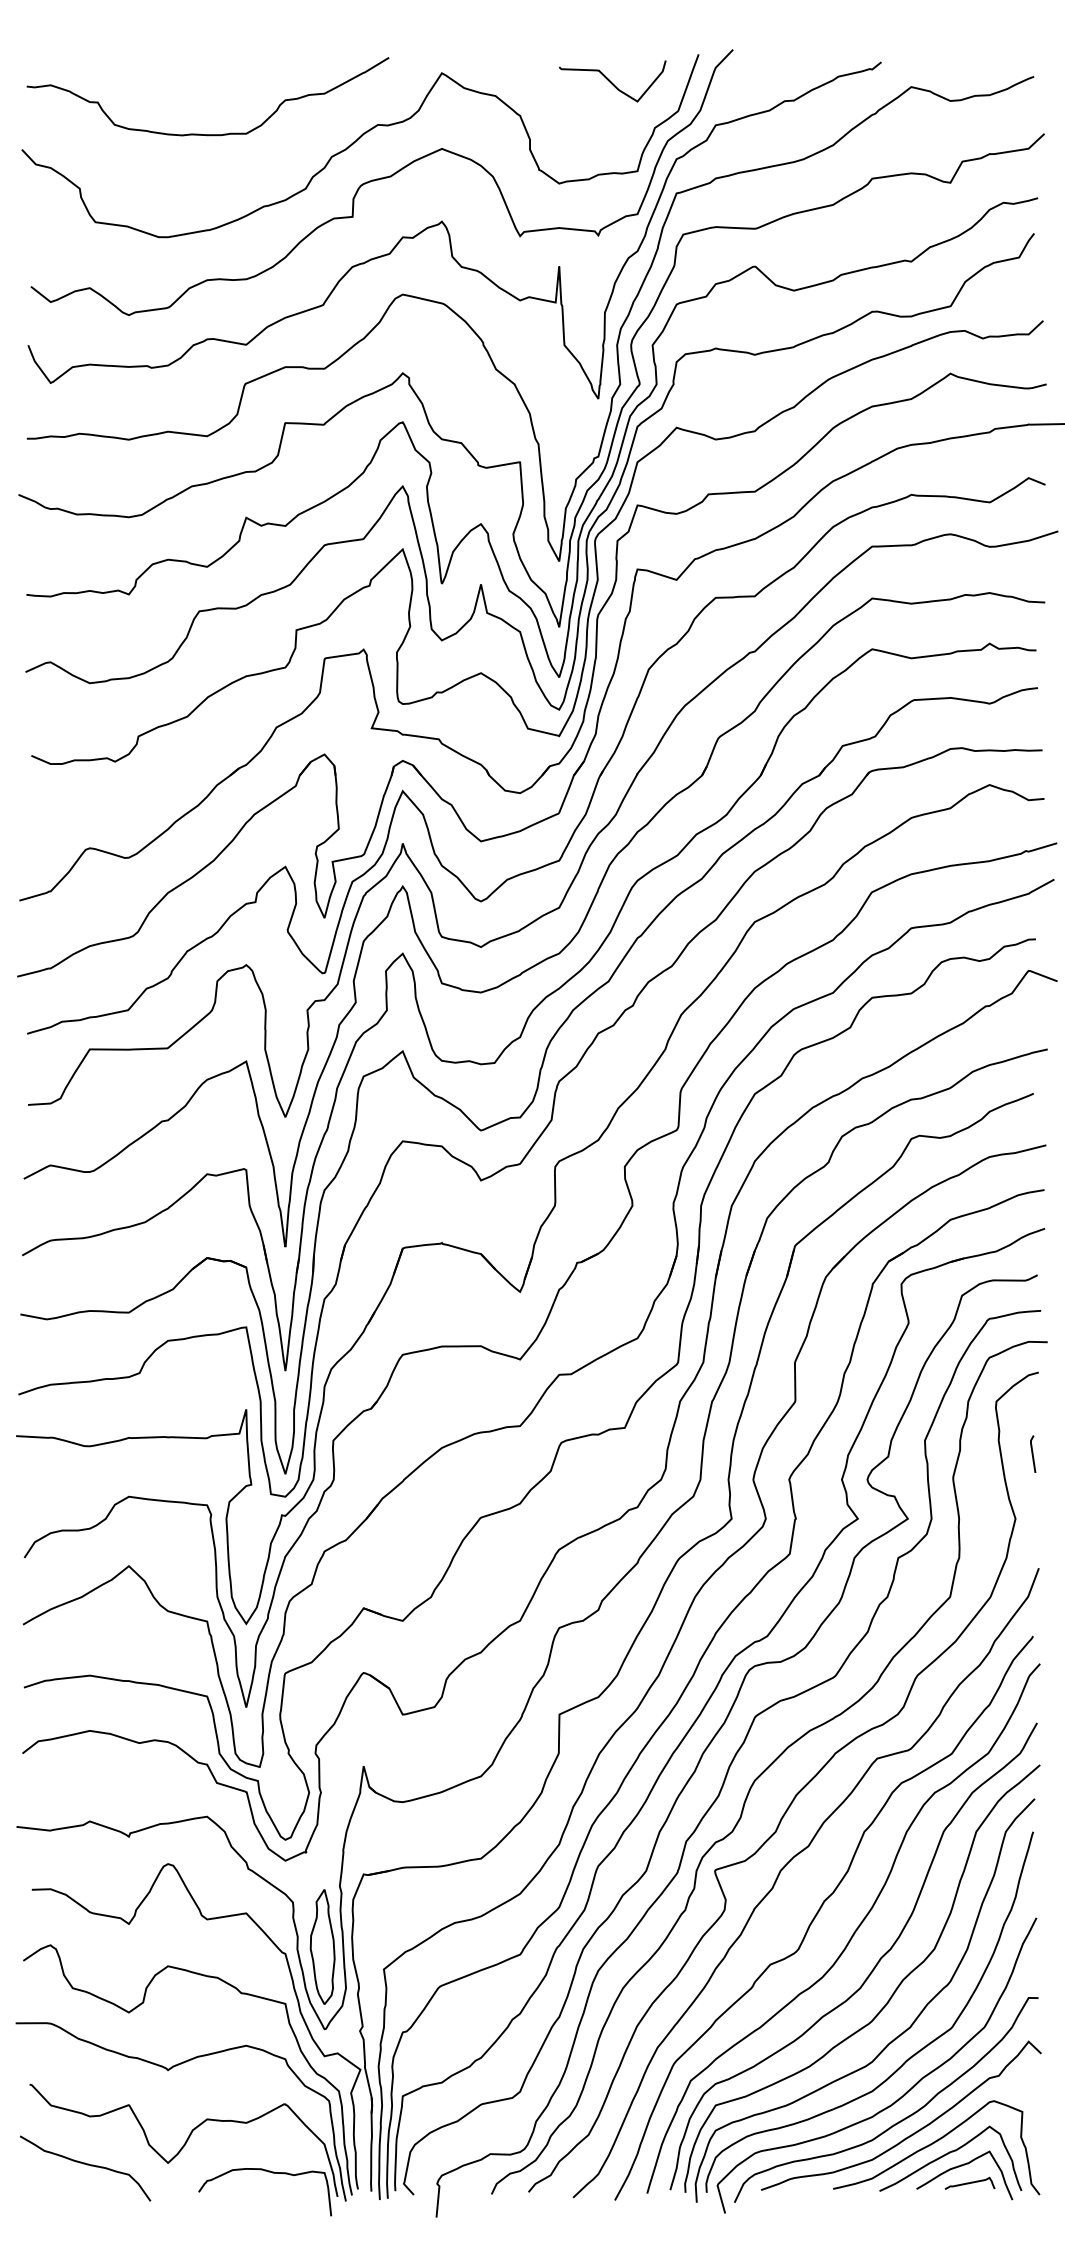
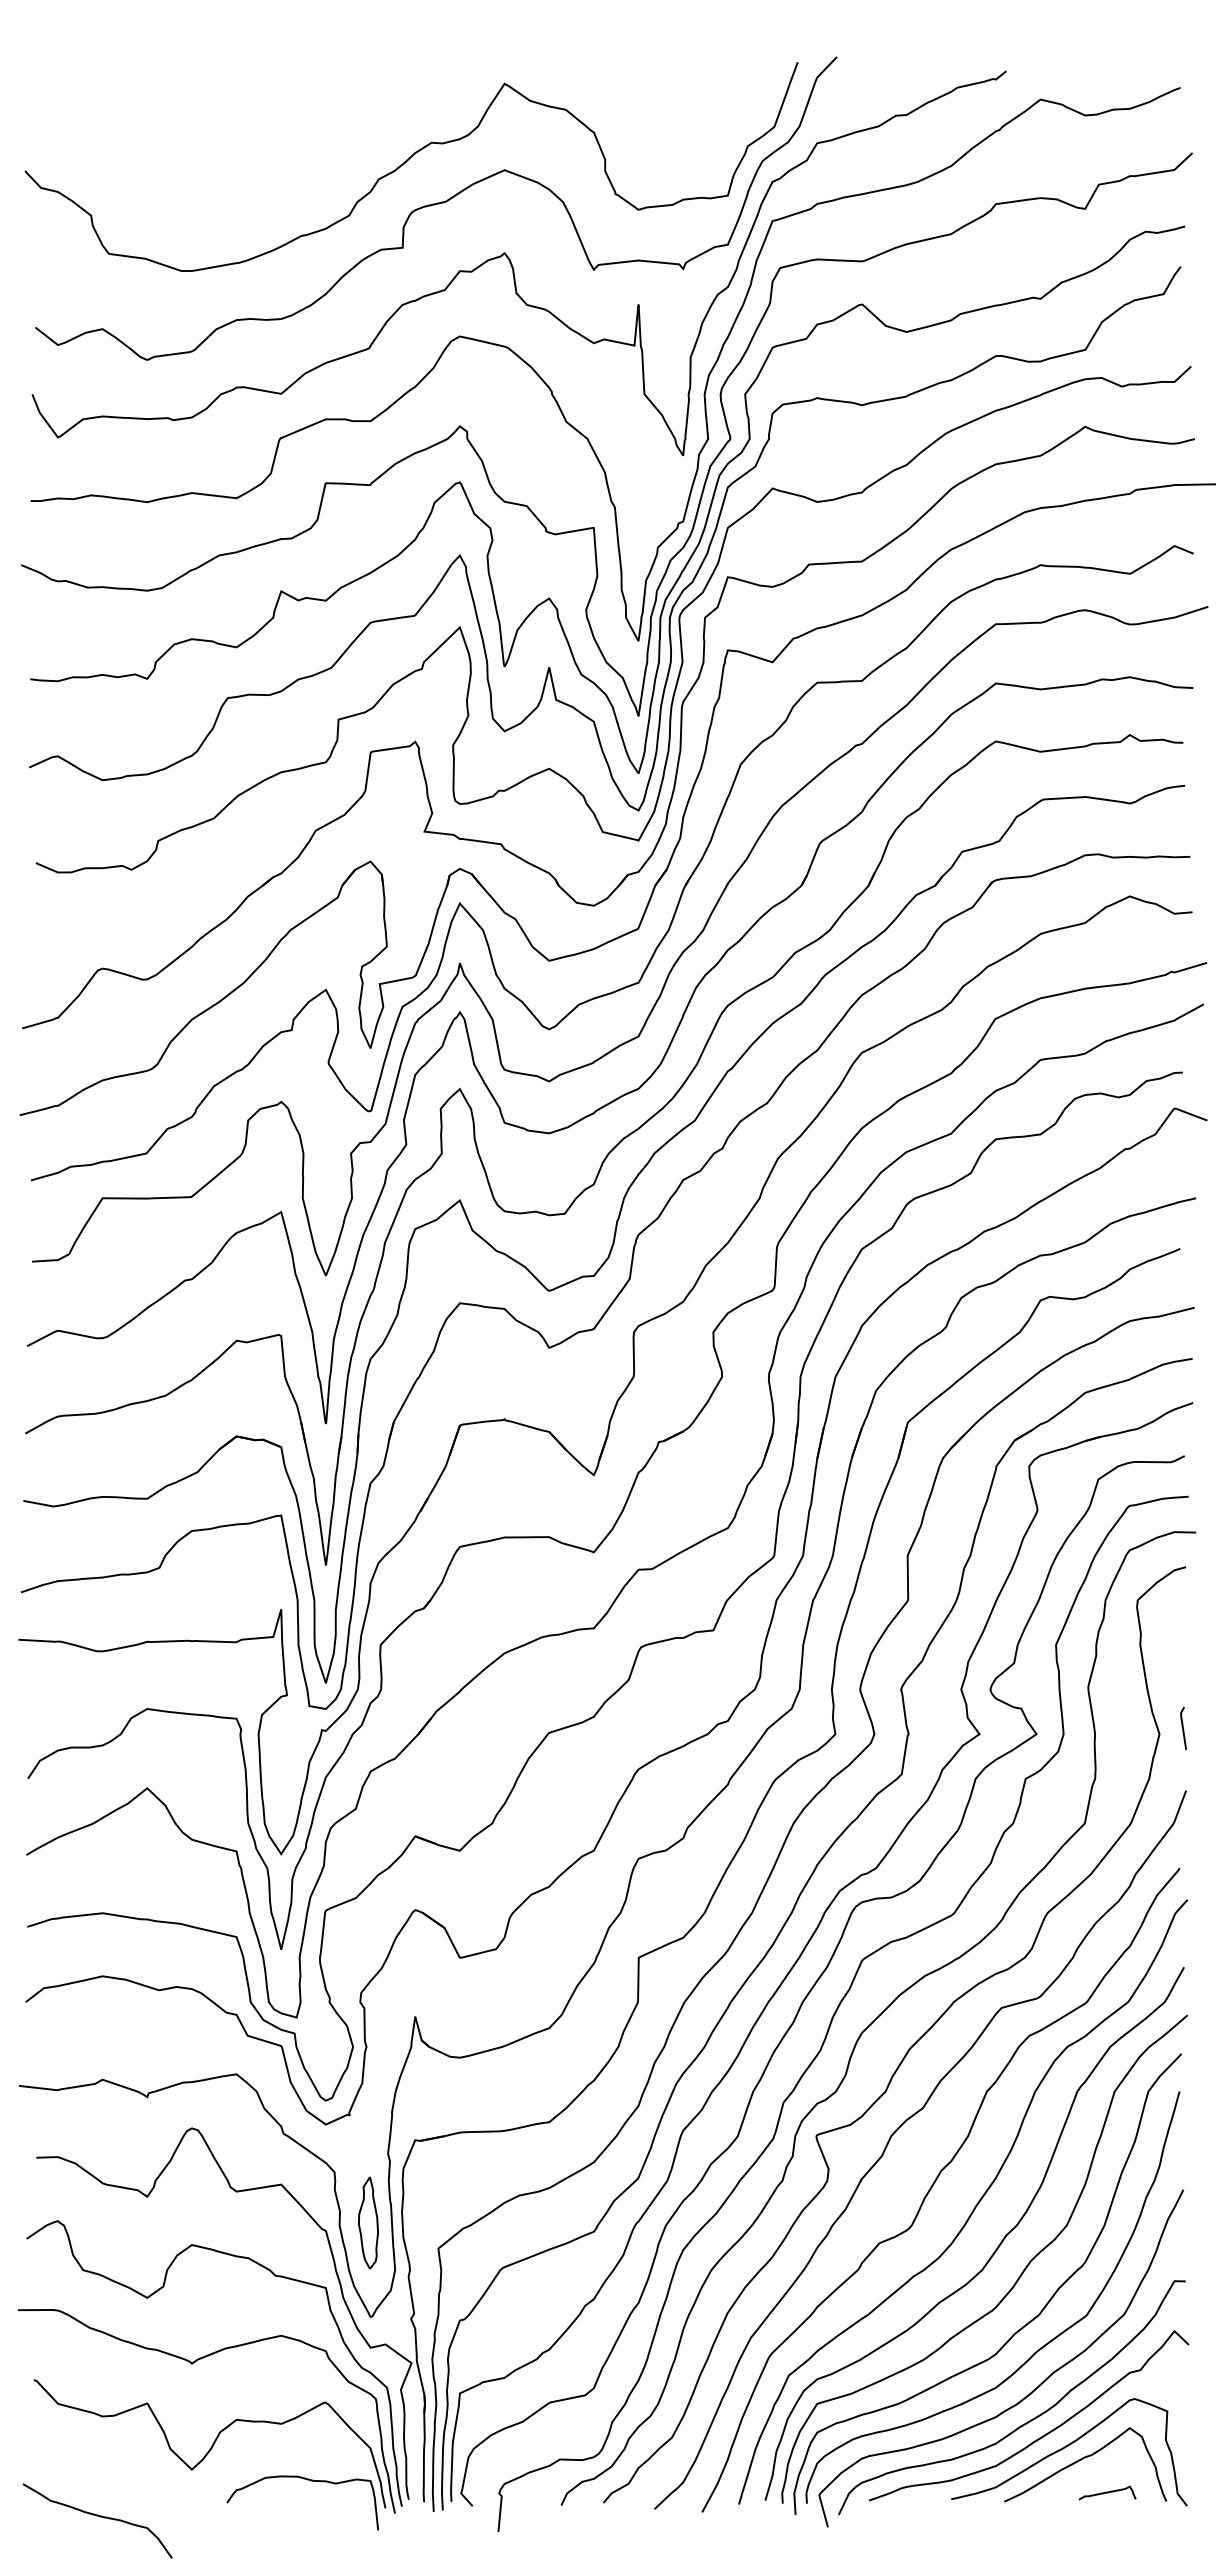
curve: (611, 81) -> (698, 93), removed
curve: (207, 134) -> (237, 153), removed
line: (1033, 1453) -> (1183, 1727), moved
part: (322, 1946) -> (368, 2222), size x0.7
curve: (85, 2164) -> (97, 2516), moved
curve: (962, 2166) -> (1098, 2473), removed

